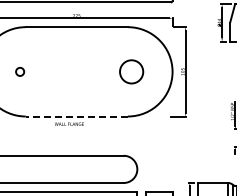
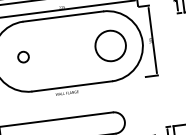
circle: (19, 71) -> (22, 56), size x1.67
circle: (131, 71) -> (110, 45), size x1.67
line: (76, 116) -> (72, 86), dashed -> solid

